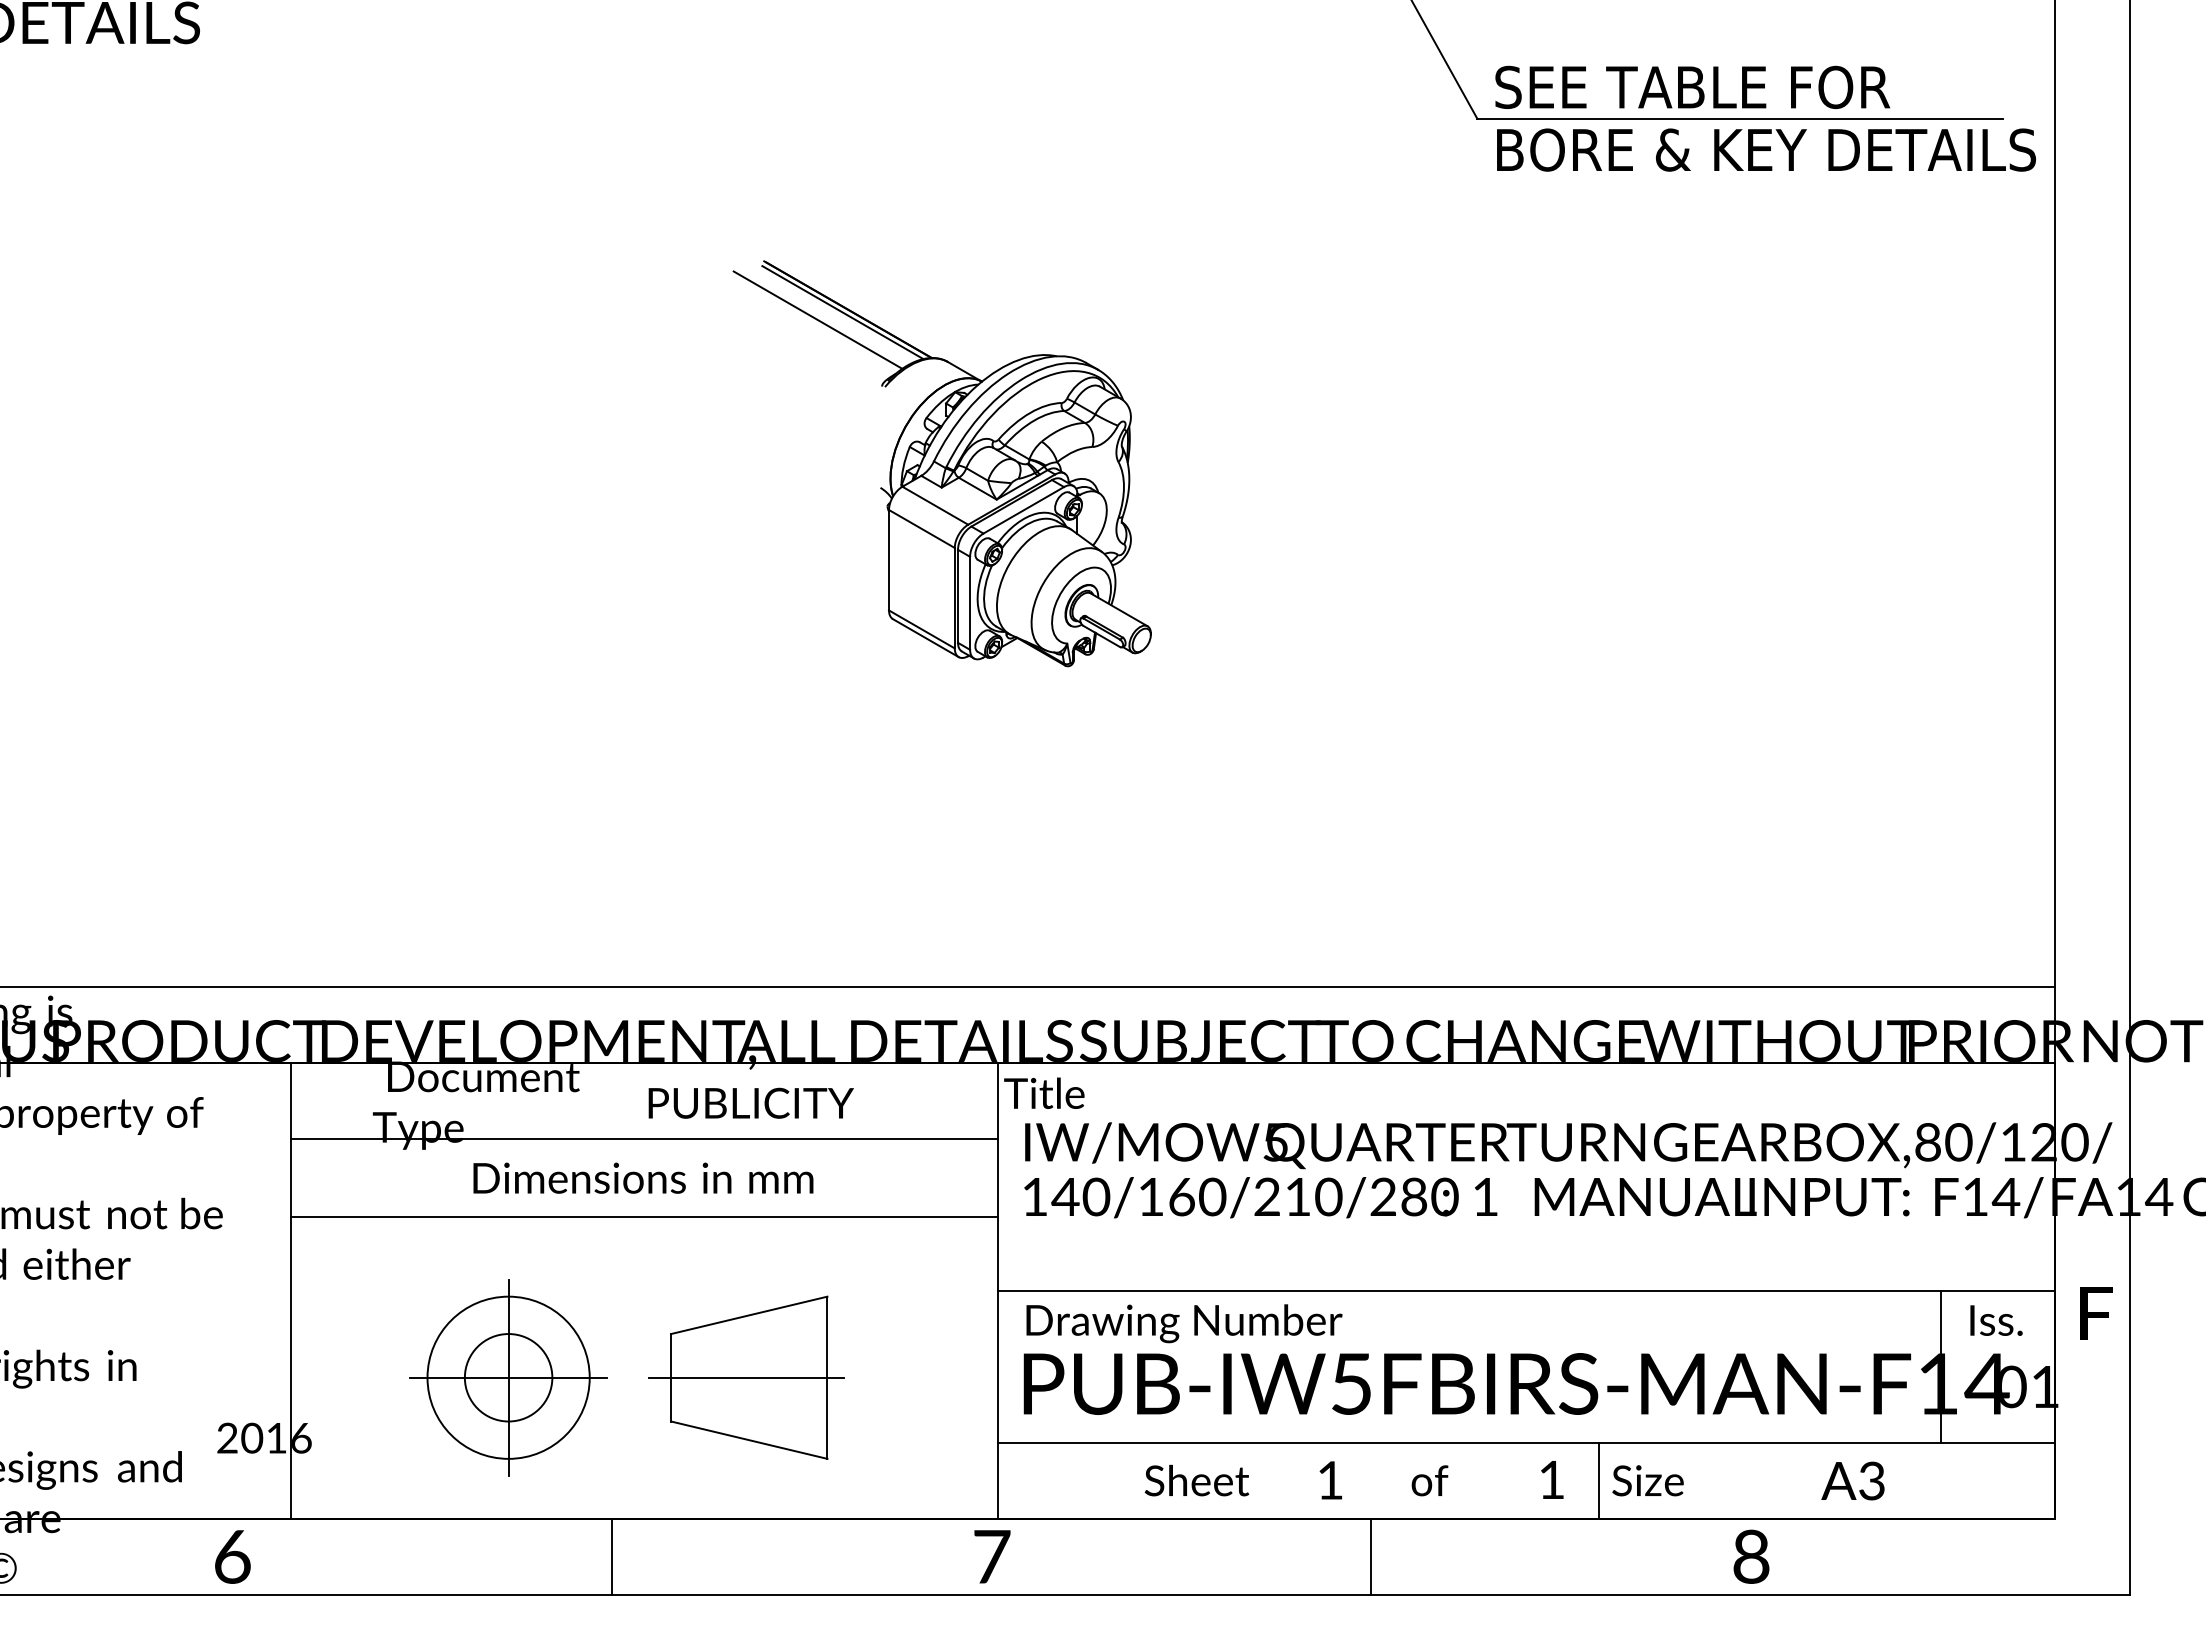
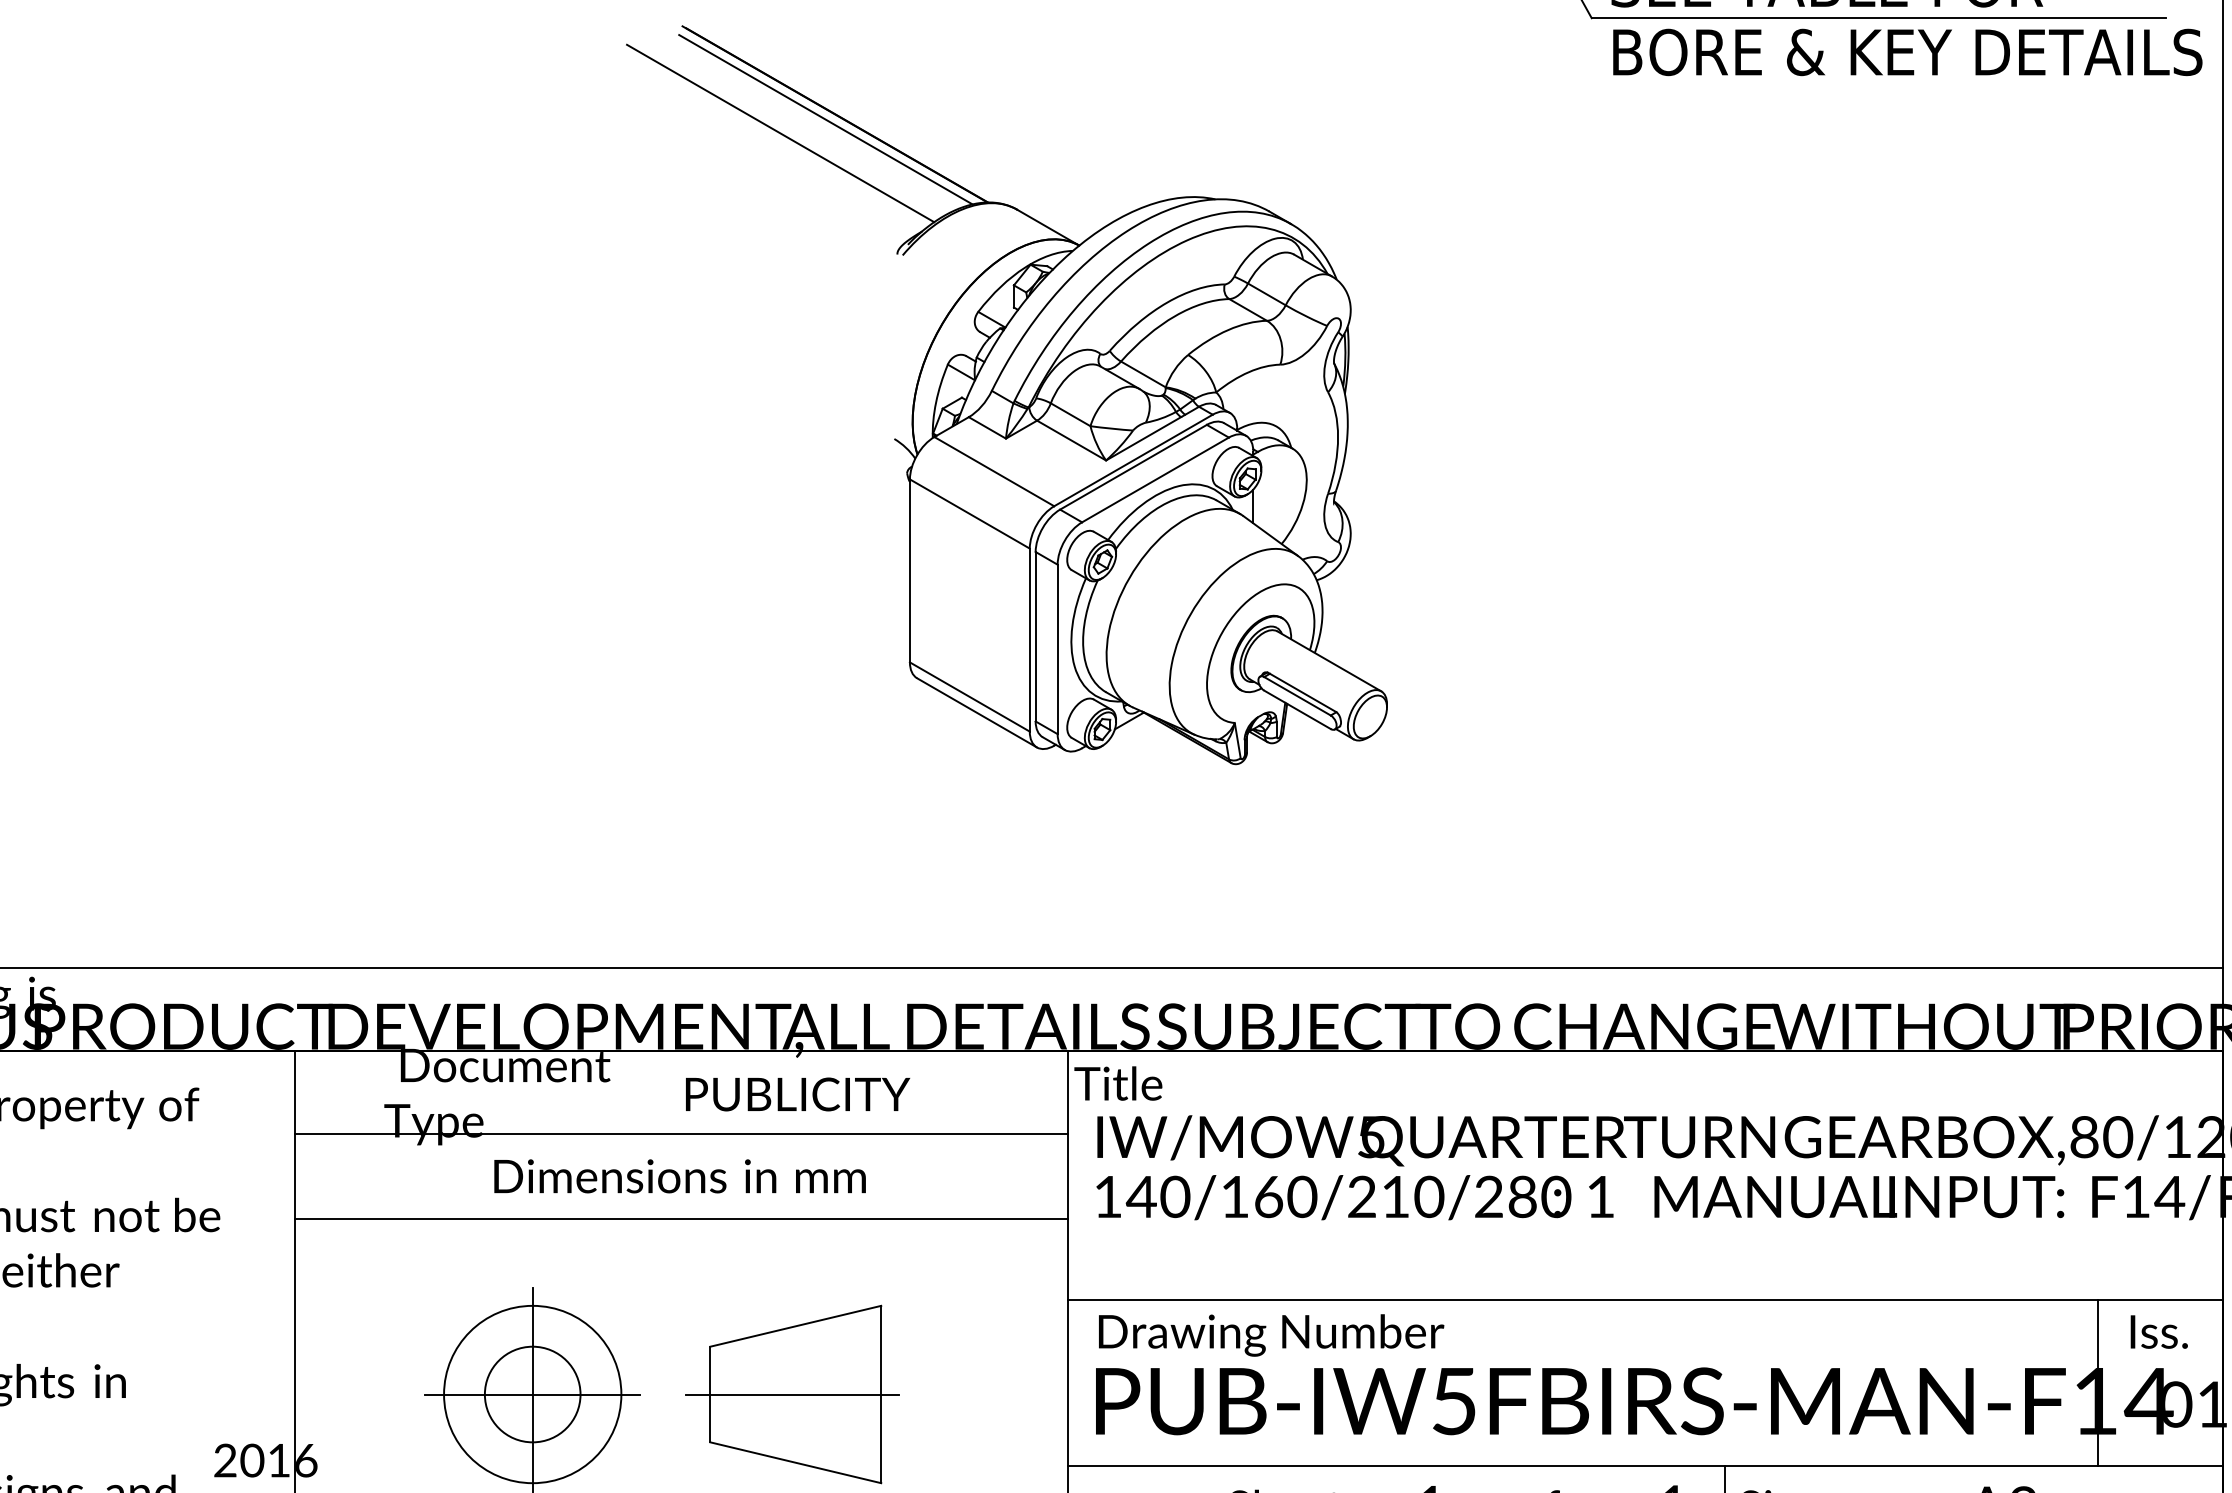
part: (941, 463) -> (1005, 395), size x1.67

